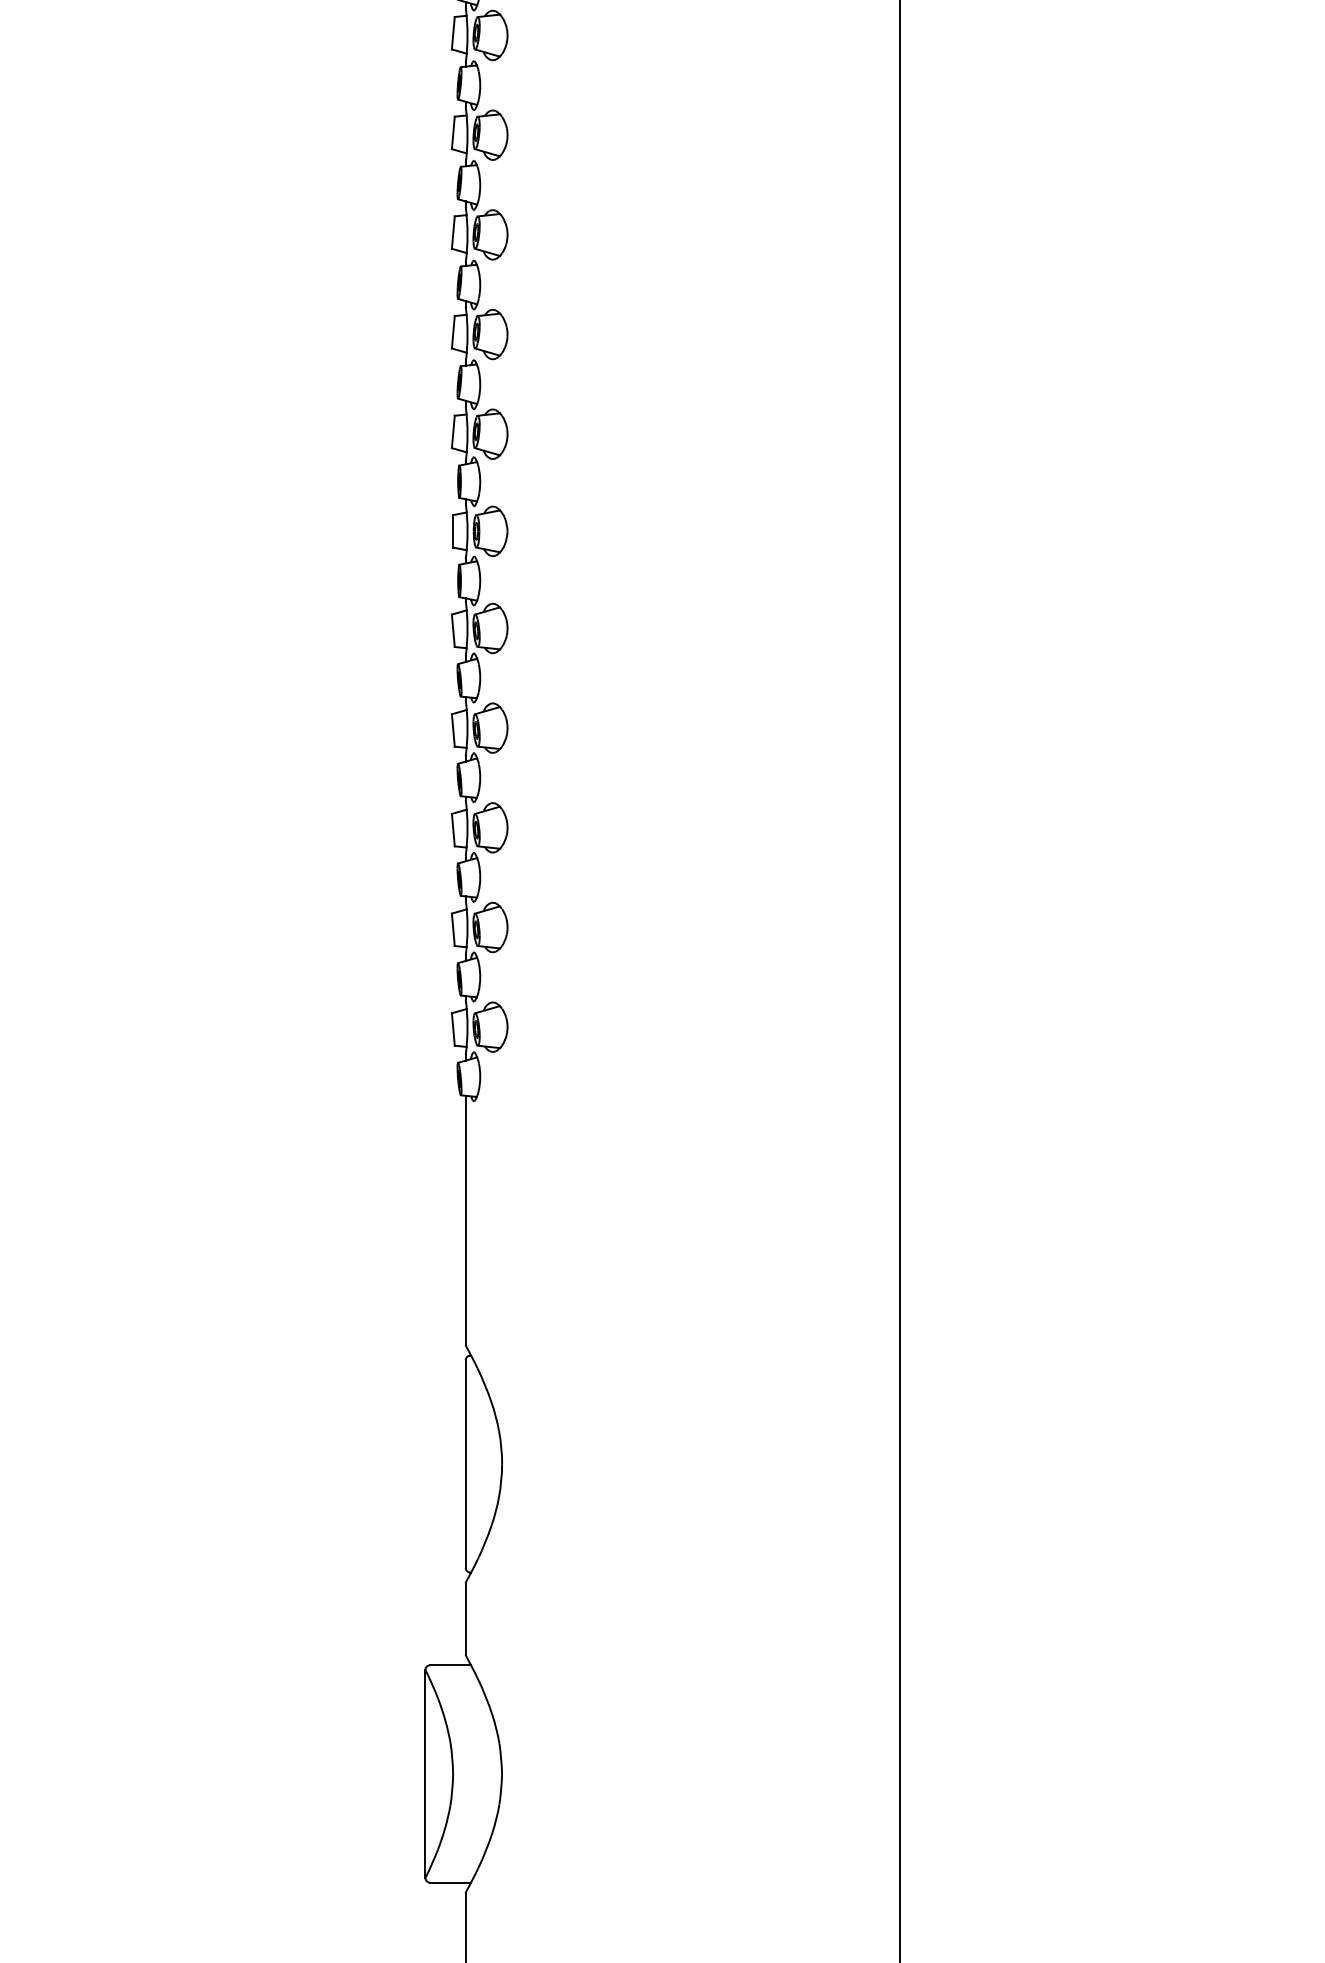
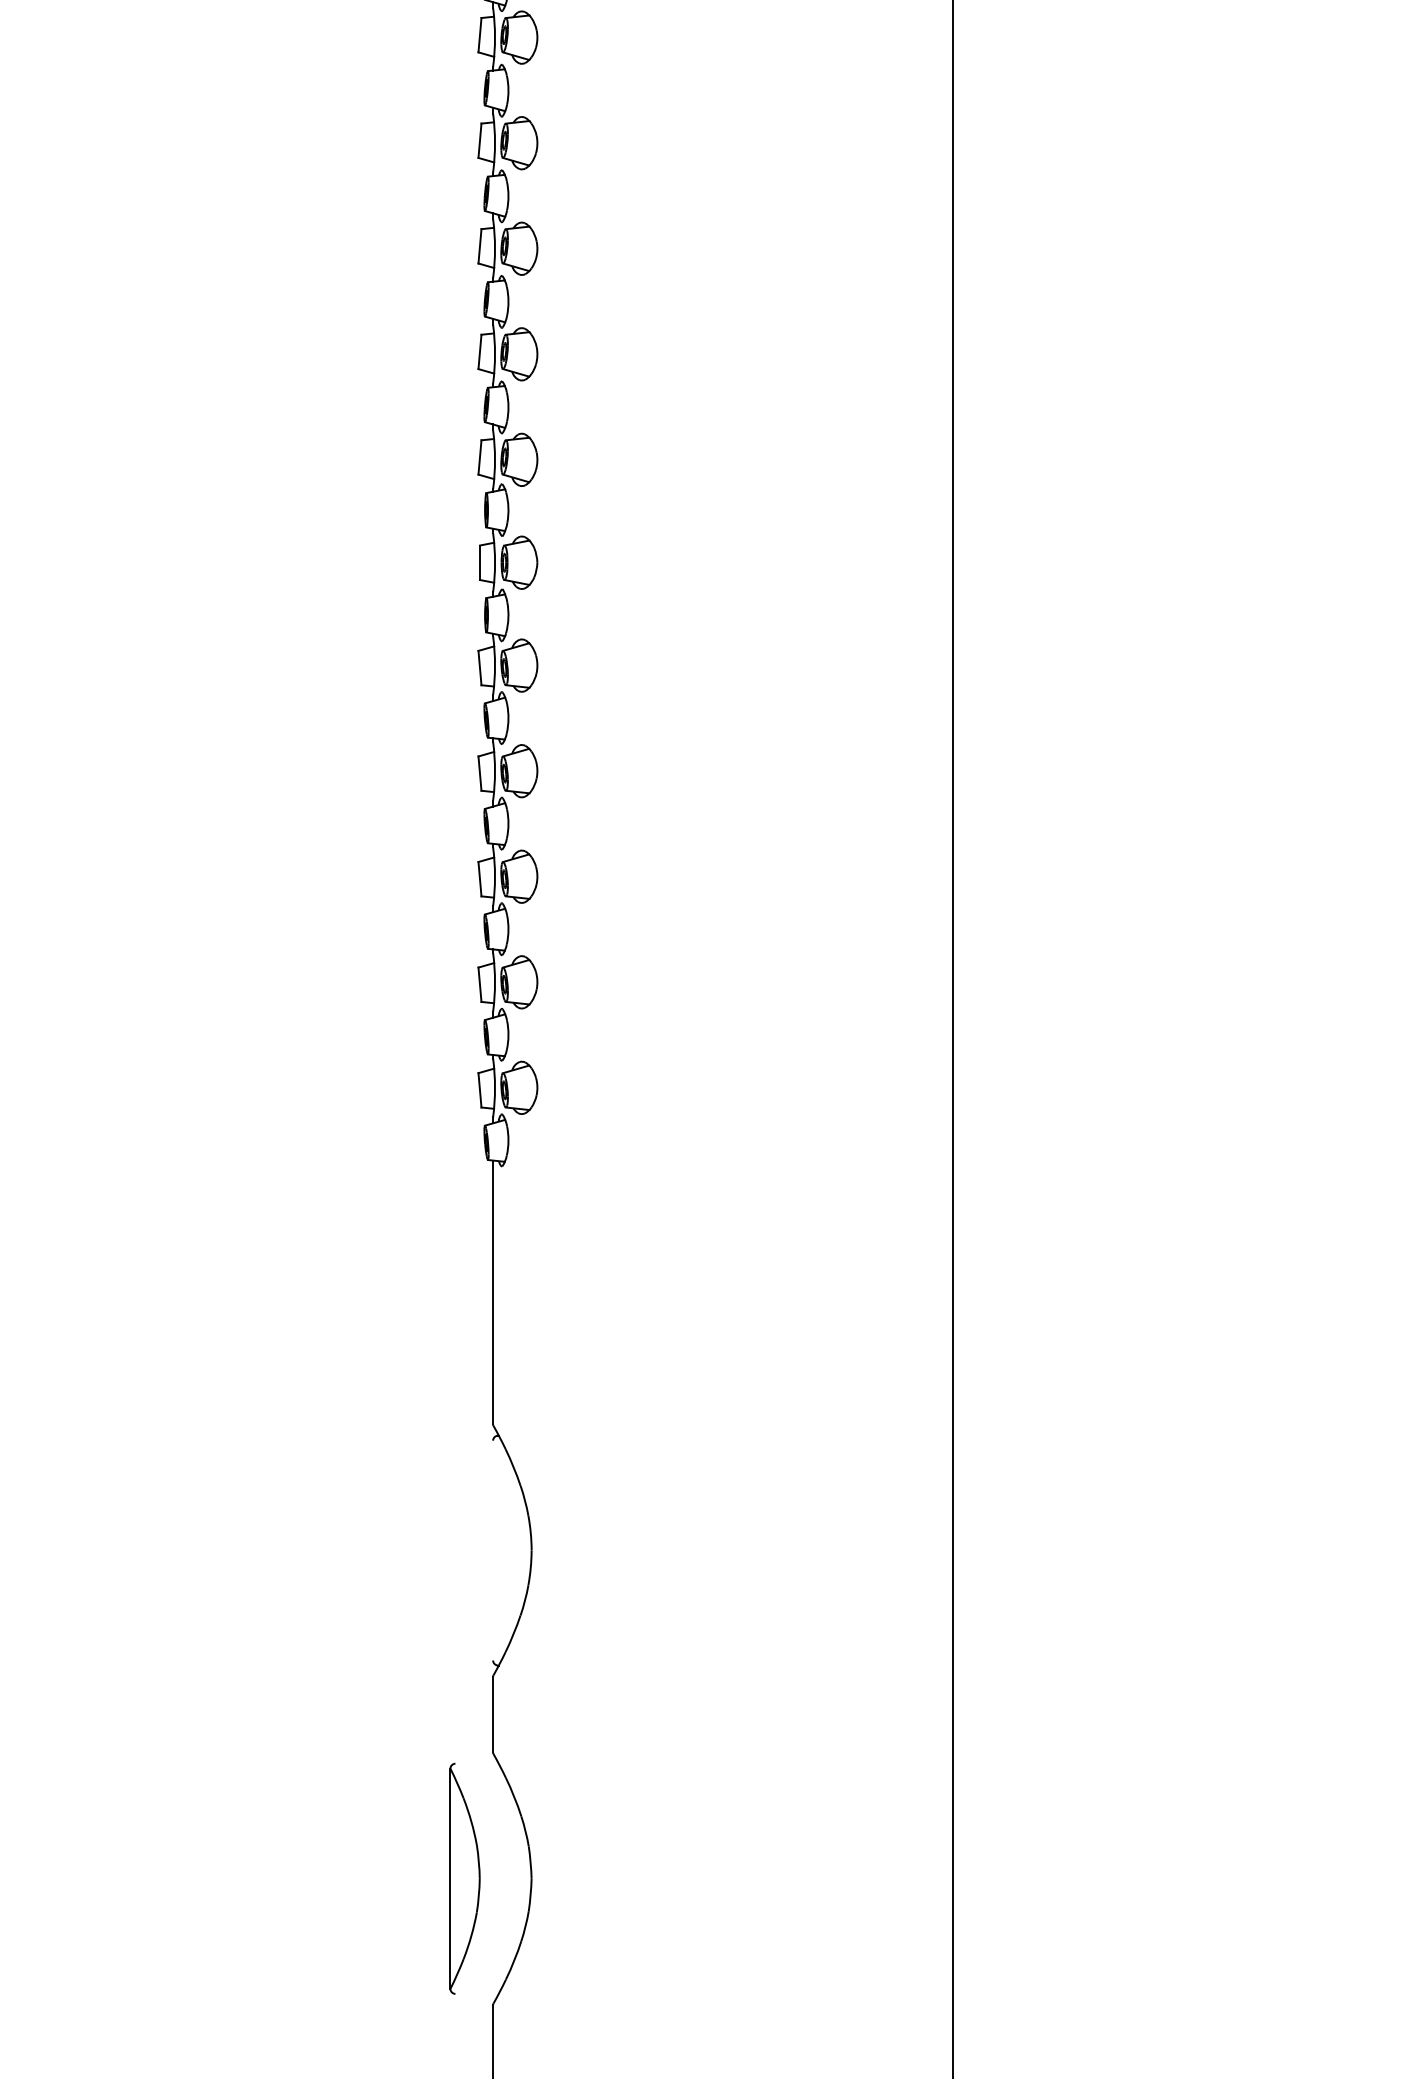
line: (465, 1463) -> (492, 1549), removed
line: (450, 1665) -> (476, 1763), removed
line: (450, 1882) -> (476, 1993), removed

